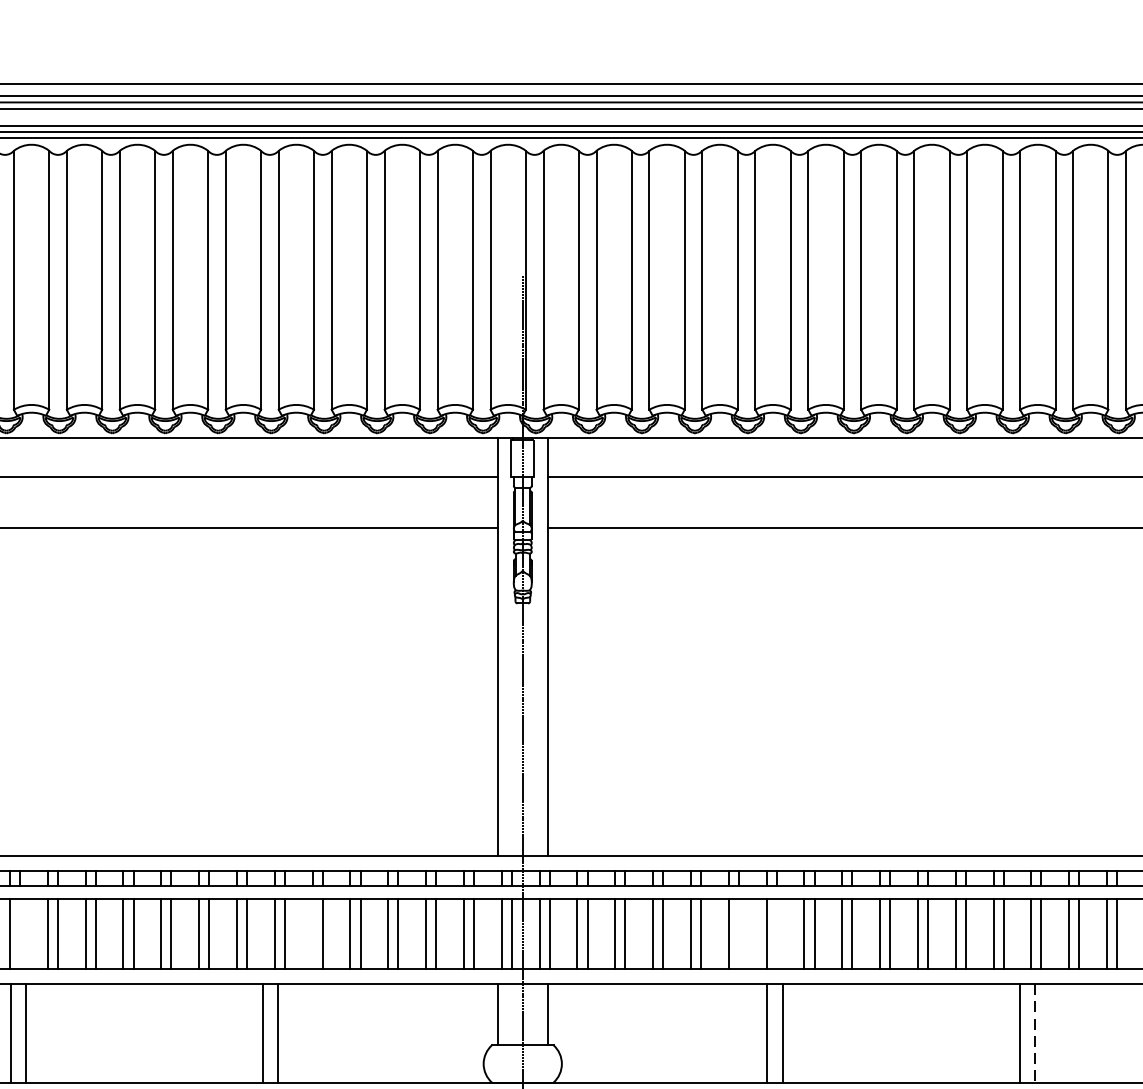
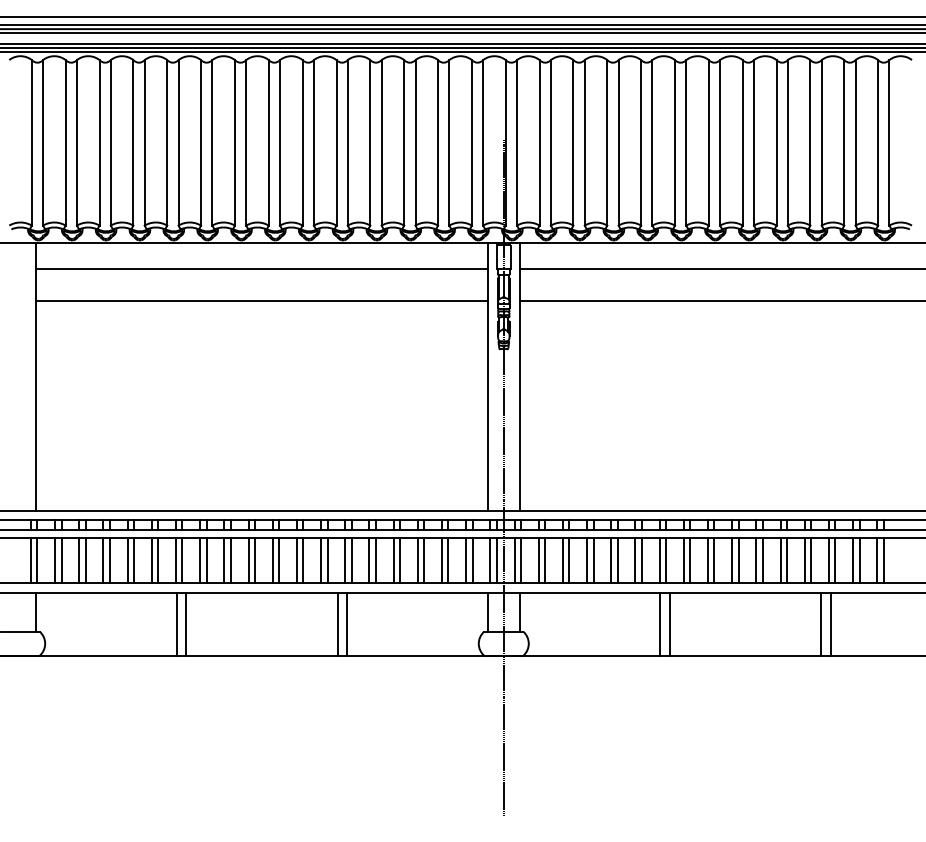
line: (20, 933) -> (182, 560), added
line: (312, 933) -> (369, 560), added
line: (738, 933) -> (641, 560), added
line: (777, 933) -> (666, 560), added
line: (1035, 1033) -> (831, 624), dashed -> solid

